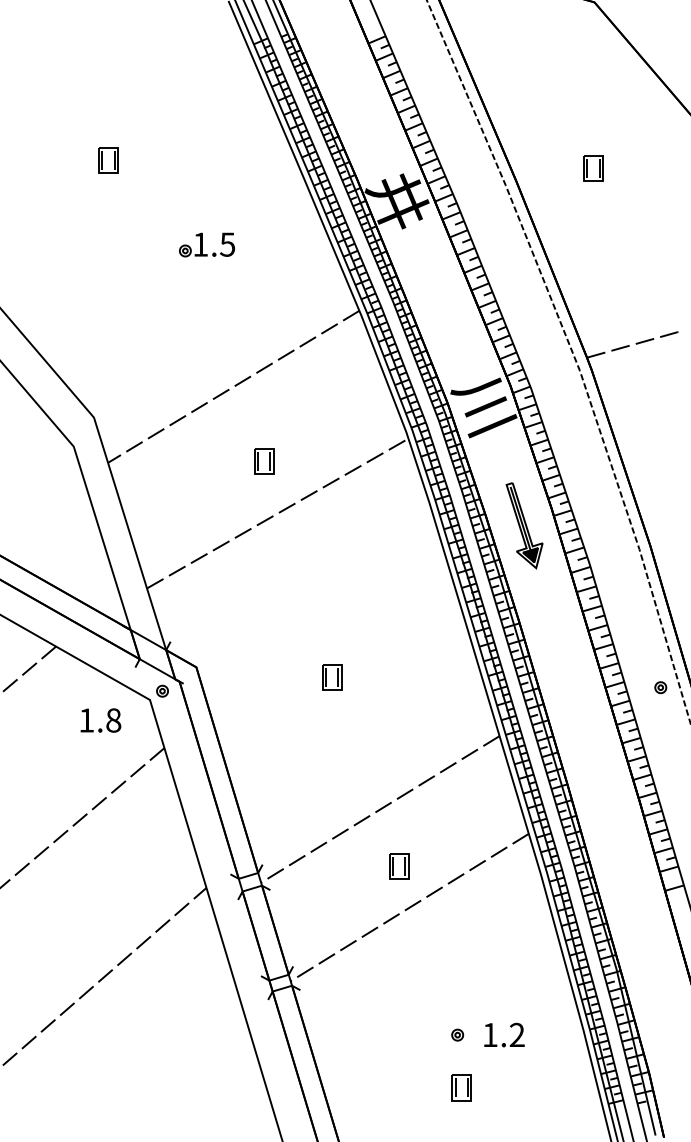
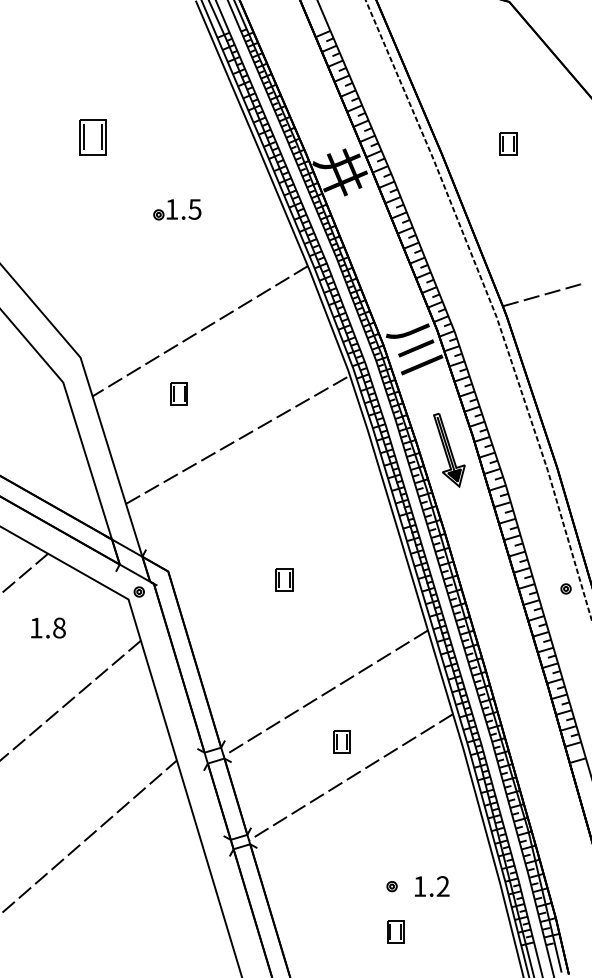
part: (107, 159) -> (92, 136), size x1.6
part: (263, 460) -> (178, 393), moved
text: (100, 719) -> (48, 627), moved

